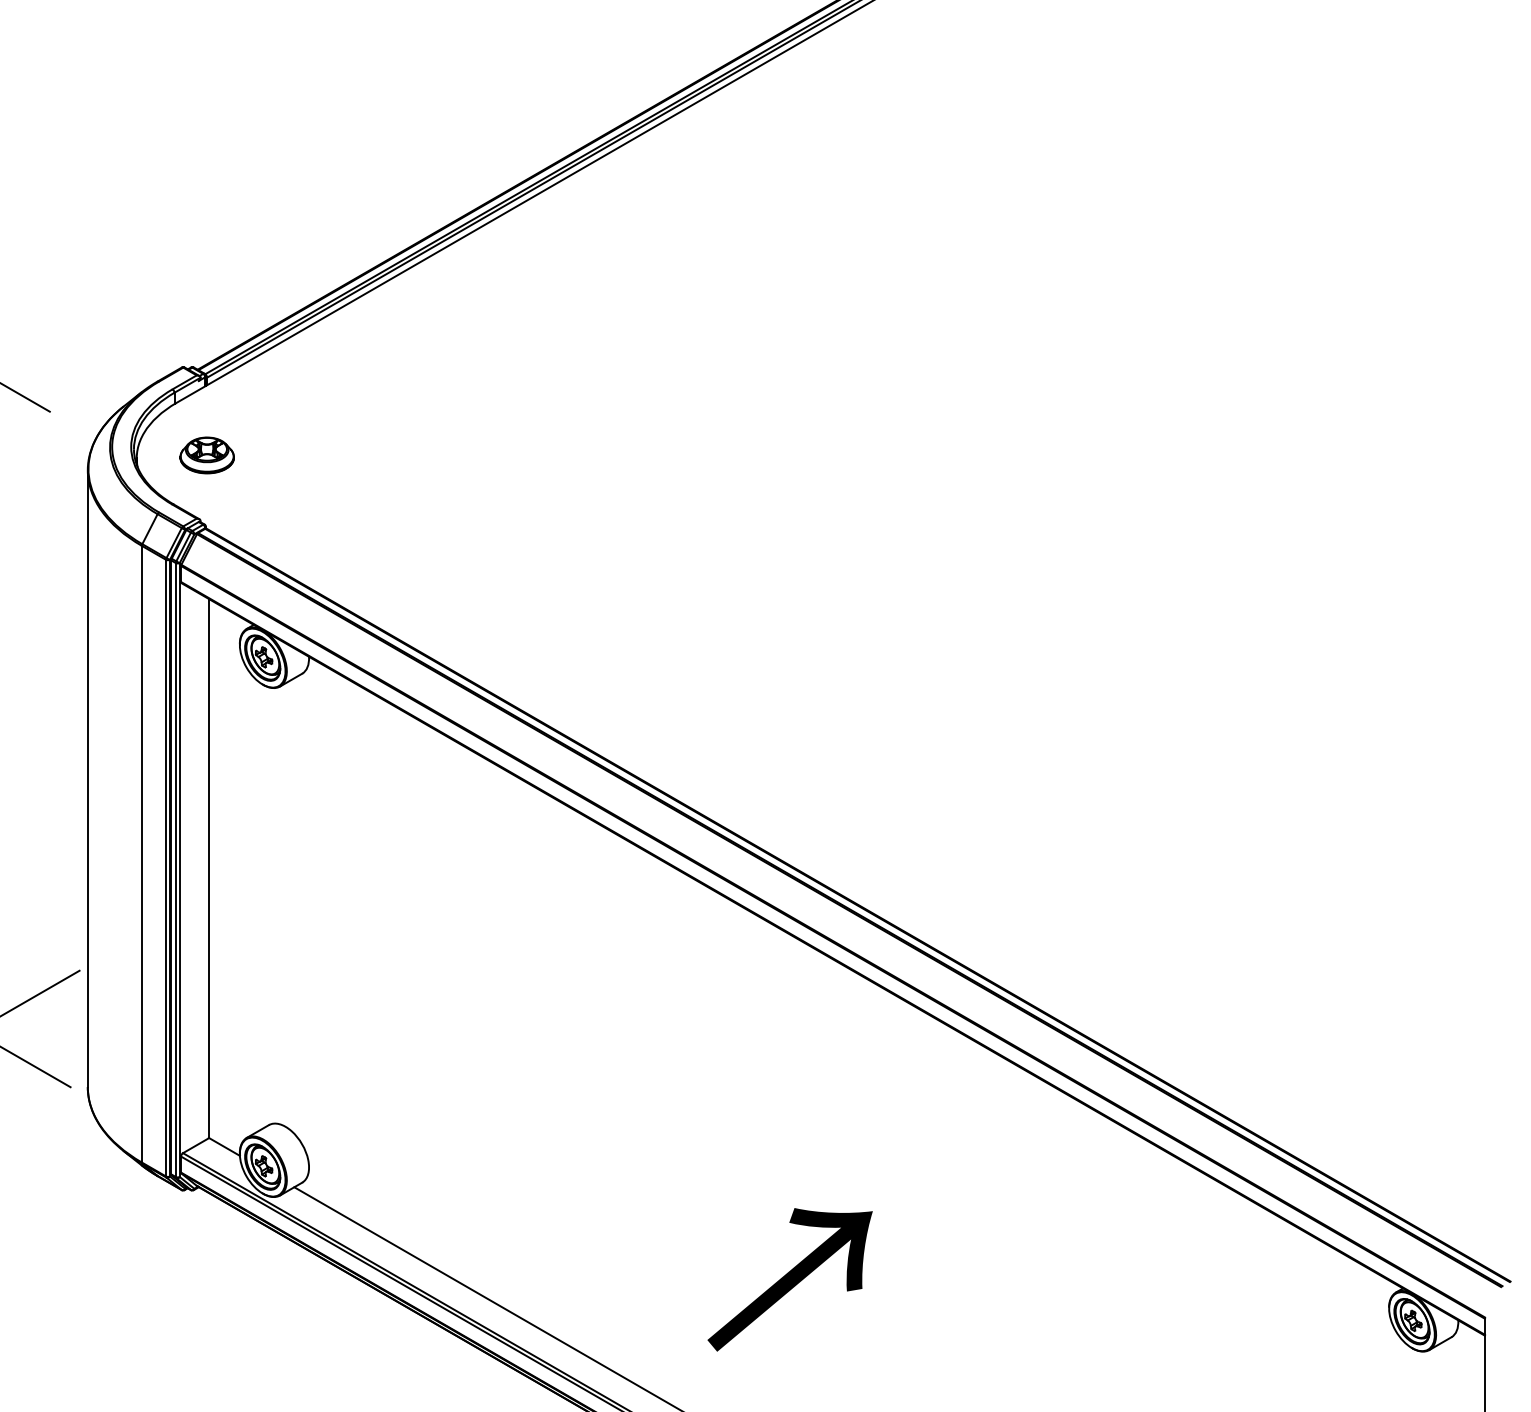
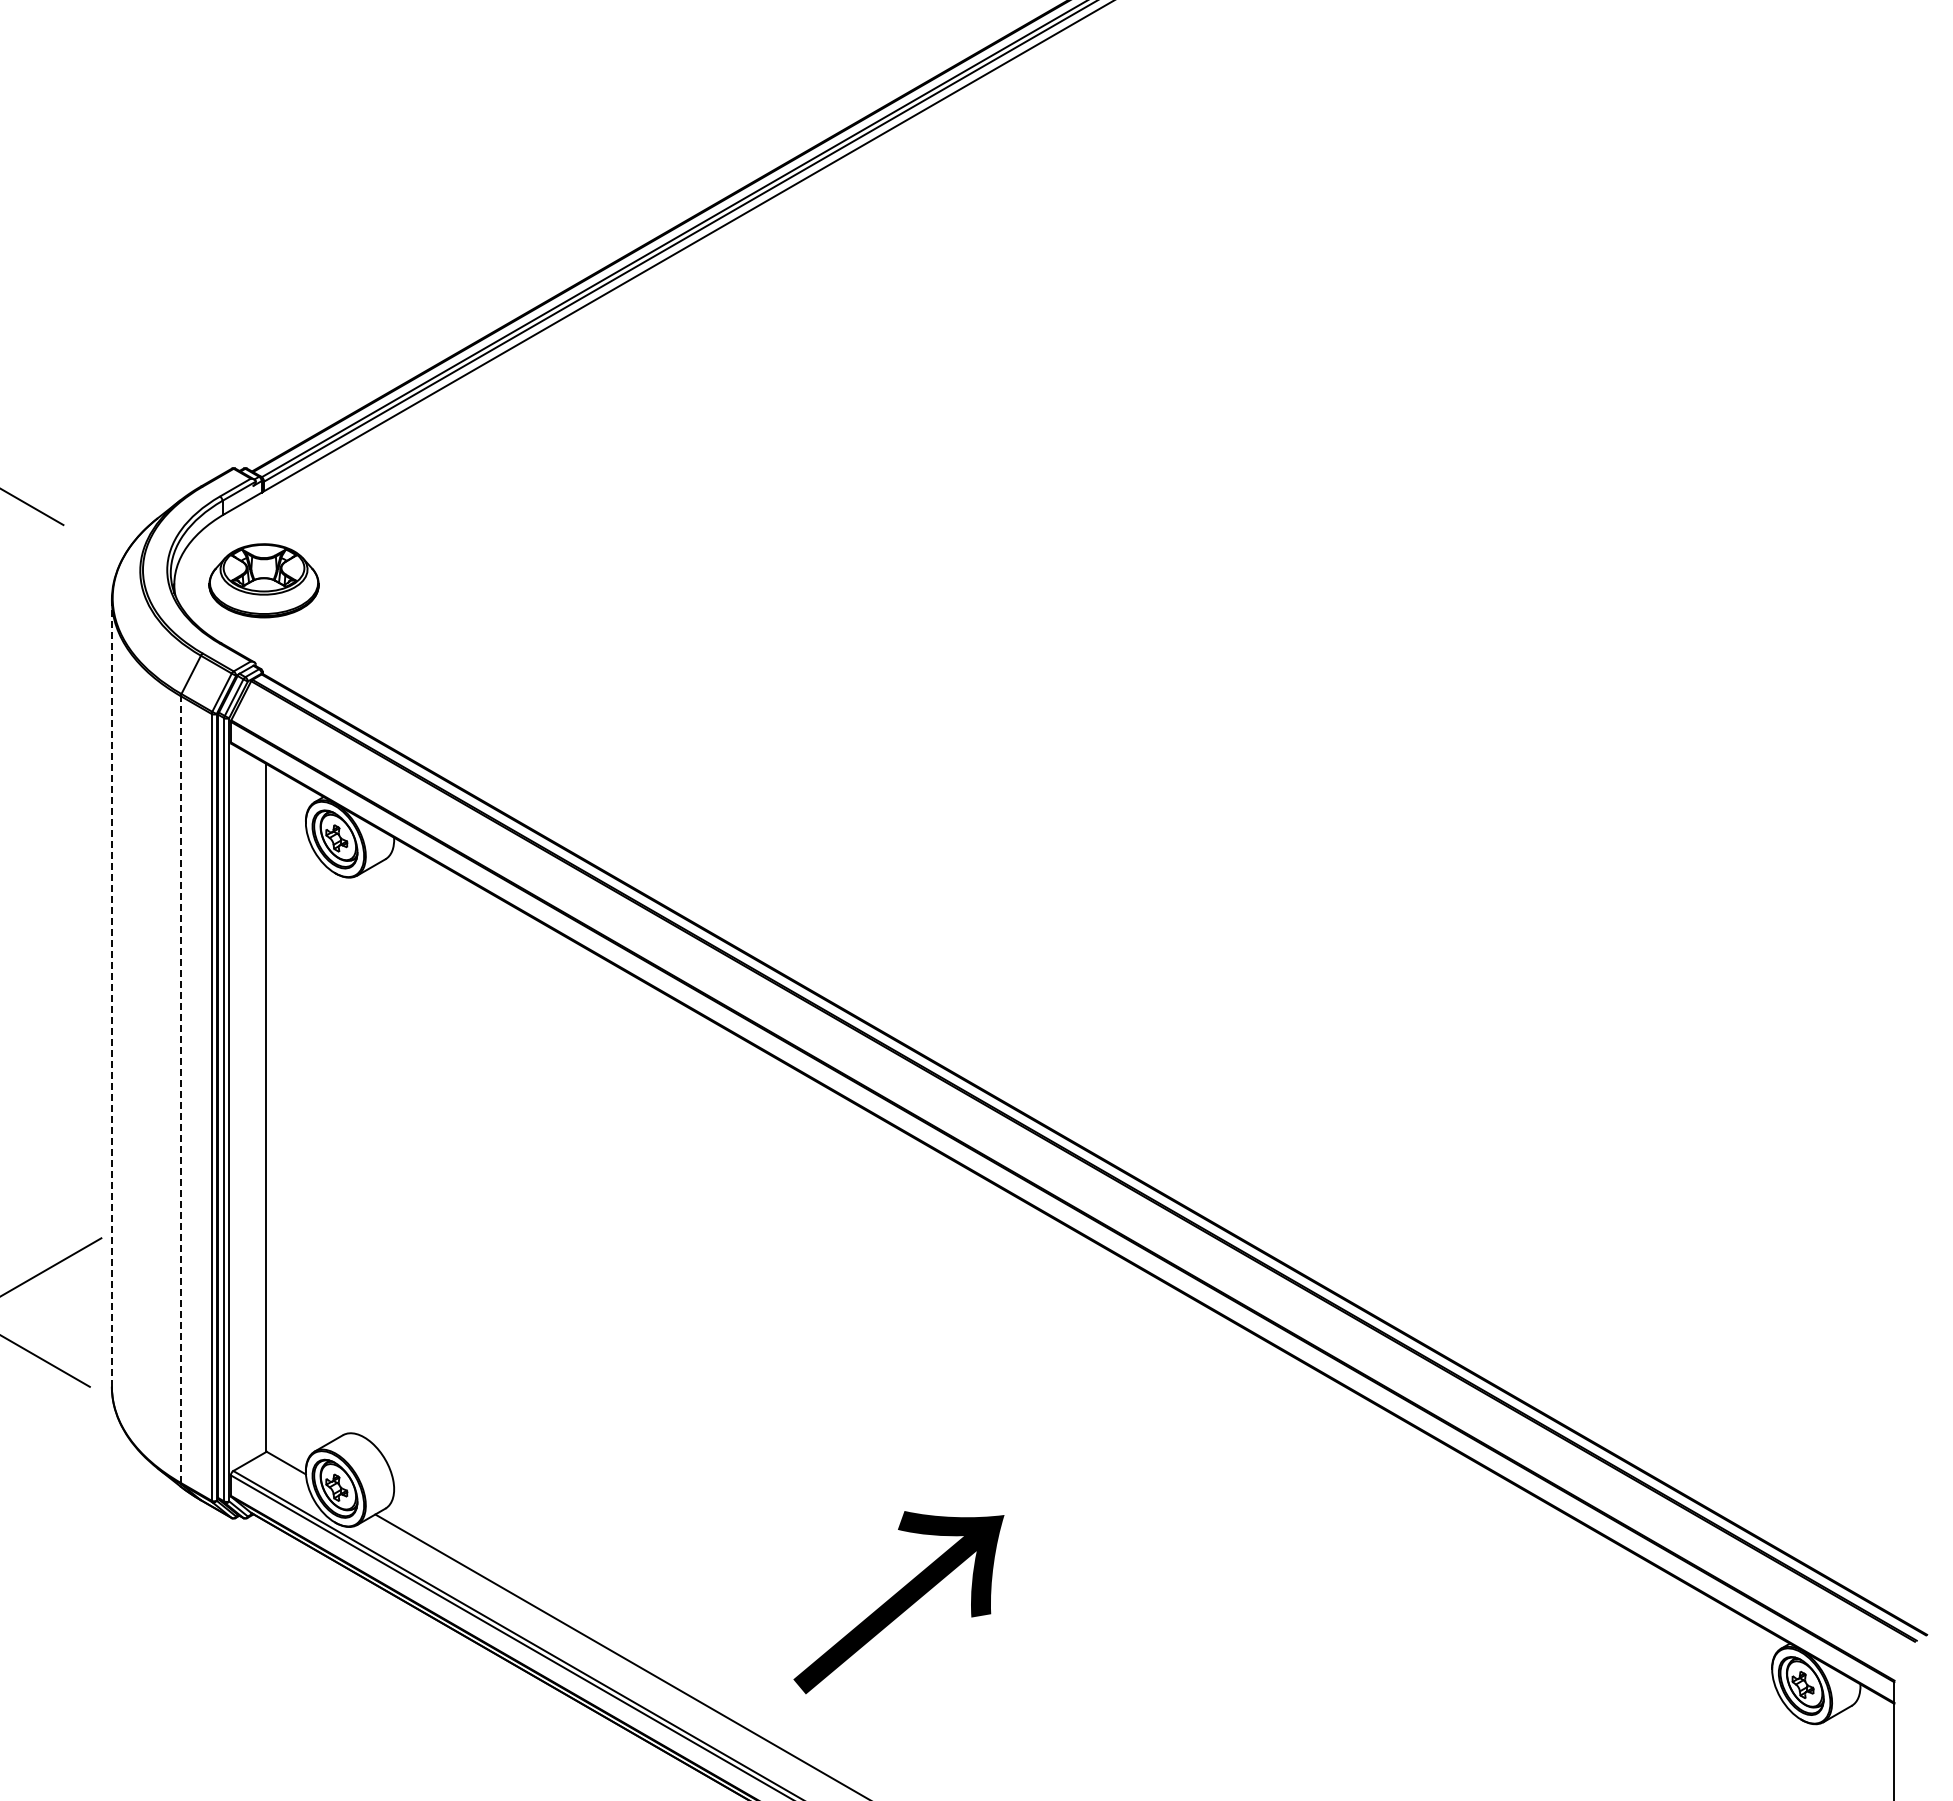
part: (207, 455) -> (264, 580), size x1.6
line: (87, 778) -> (111, 992), solid -> dashed
line: (141, 854) -> (180, 1089), solid -> dashed
text: (789, 1279) -> (898, 1602), moved

